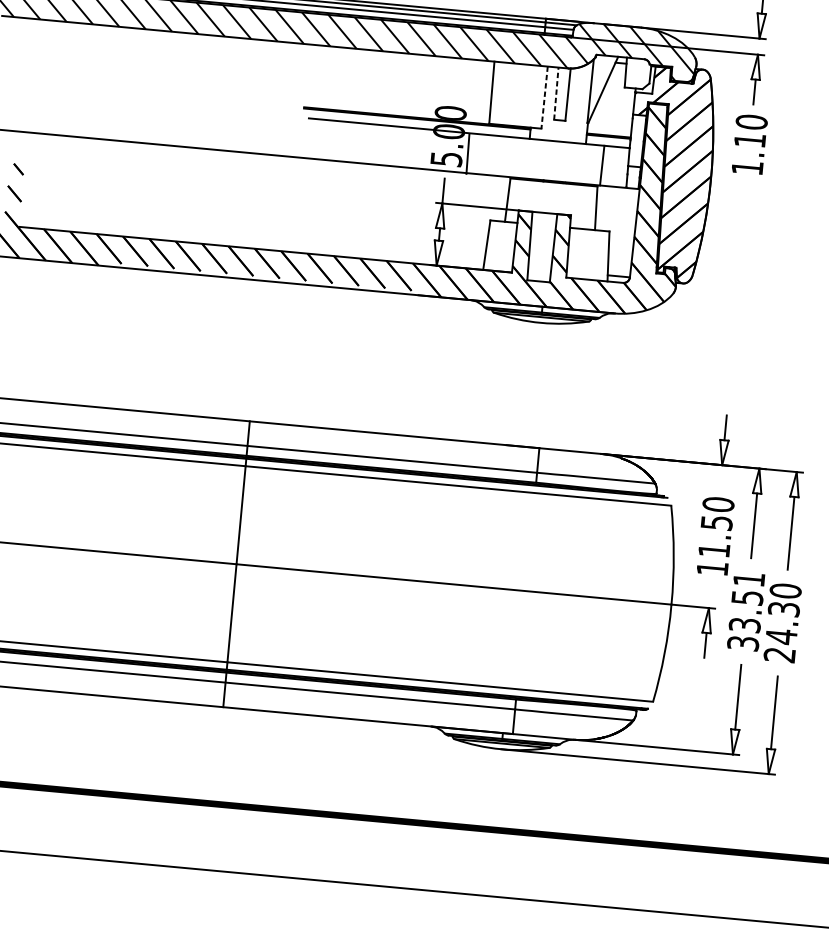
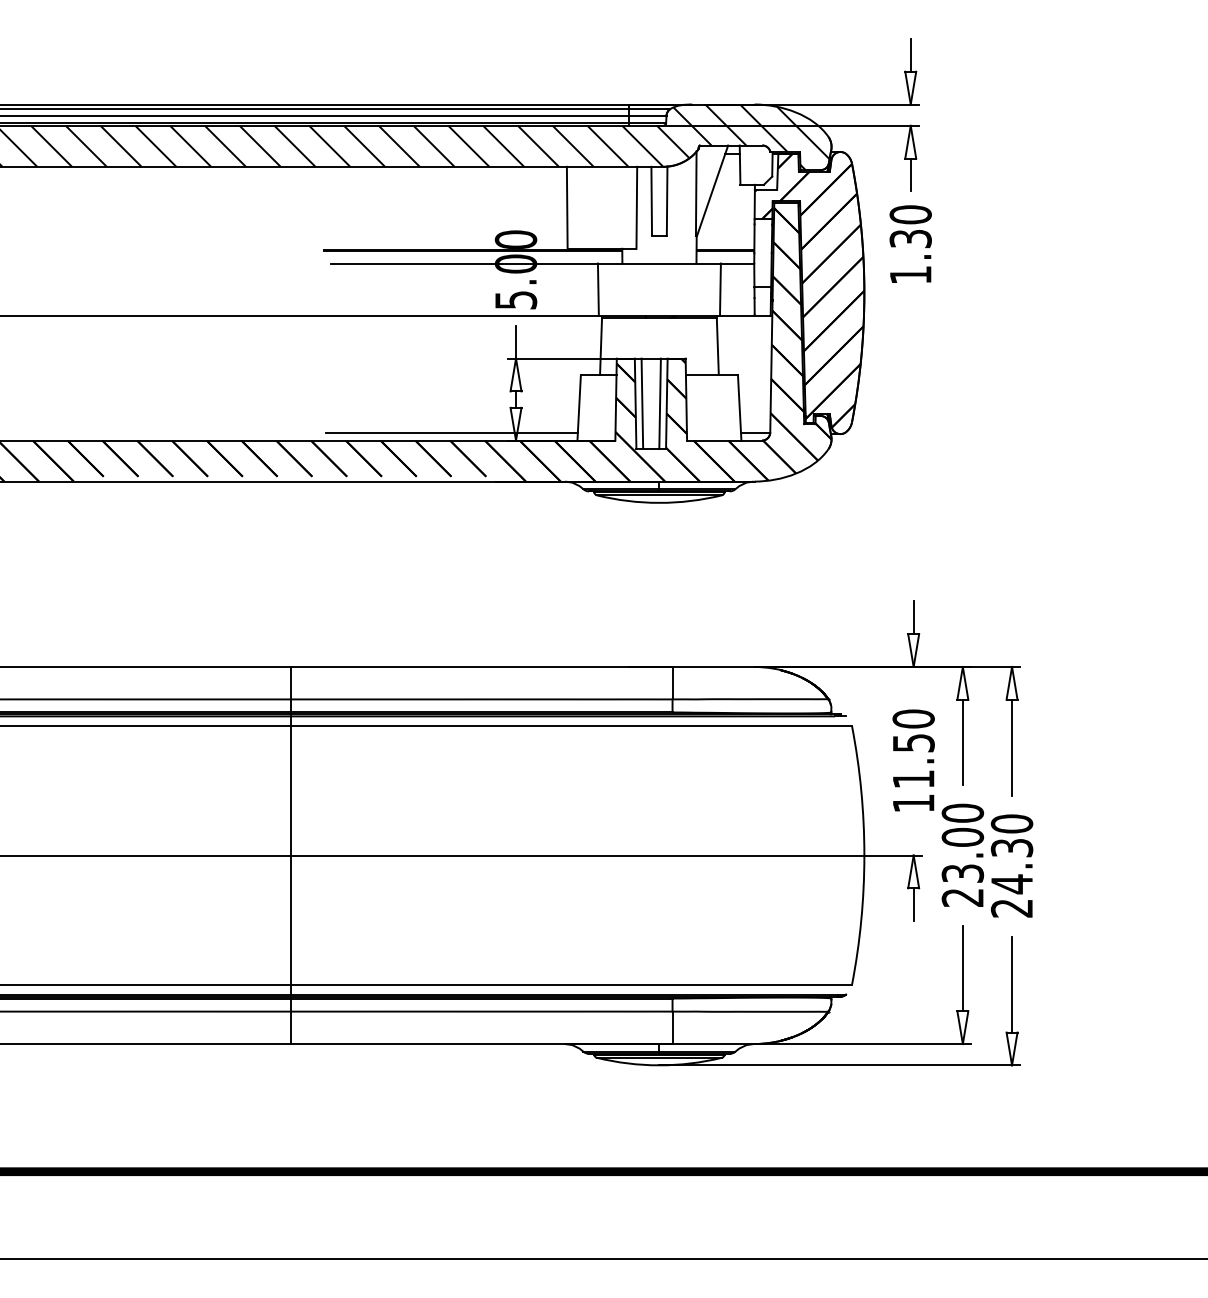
line: (556, 93) -> (651, 200), dashed -> solid
line: (544, 97) -> (636, 207), dashed -> solid
text: (749, 140) -> (910, 239), 1.10 -> 1.30
line: (467, 153) -> (597, 289), moved
line: (535, 246) -> (642, 403), added
line: (548, 247) -> (659, 403), added
line: (388, 254) -> (451, 432), added
text: (745, 610) -> (962, 854), 33.51 -> 23.00

